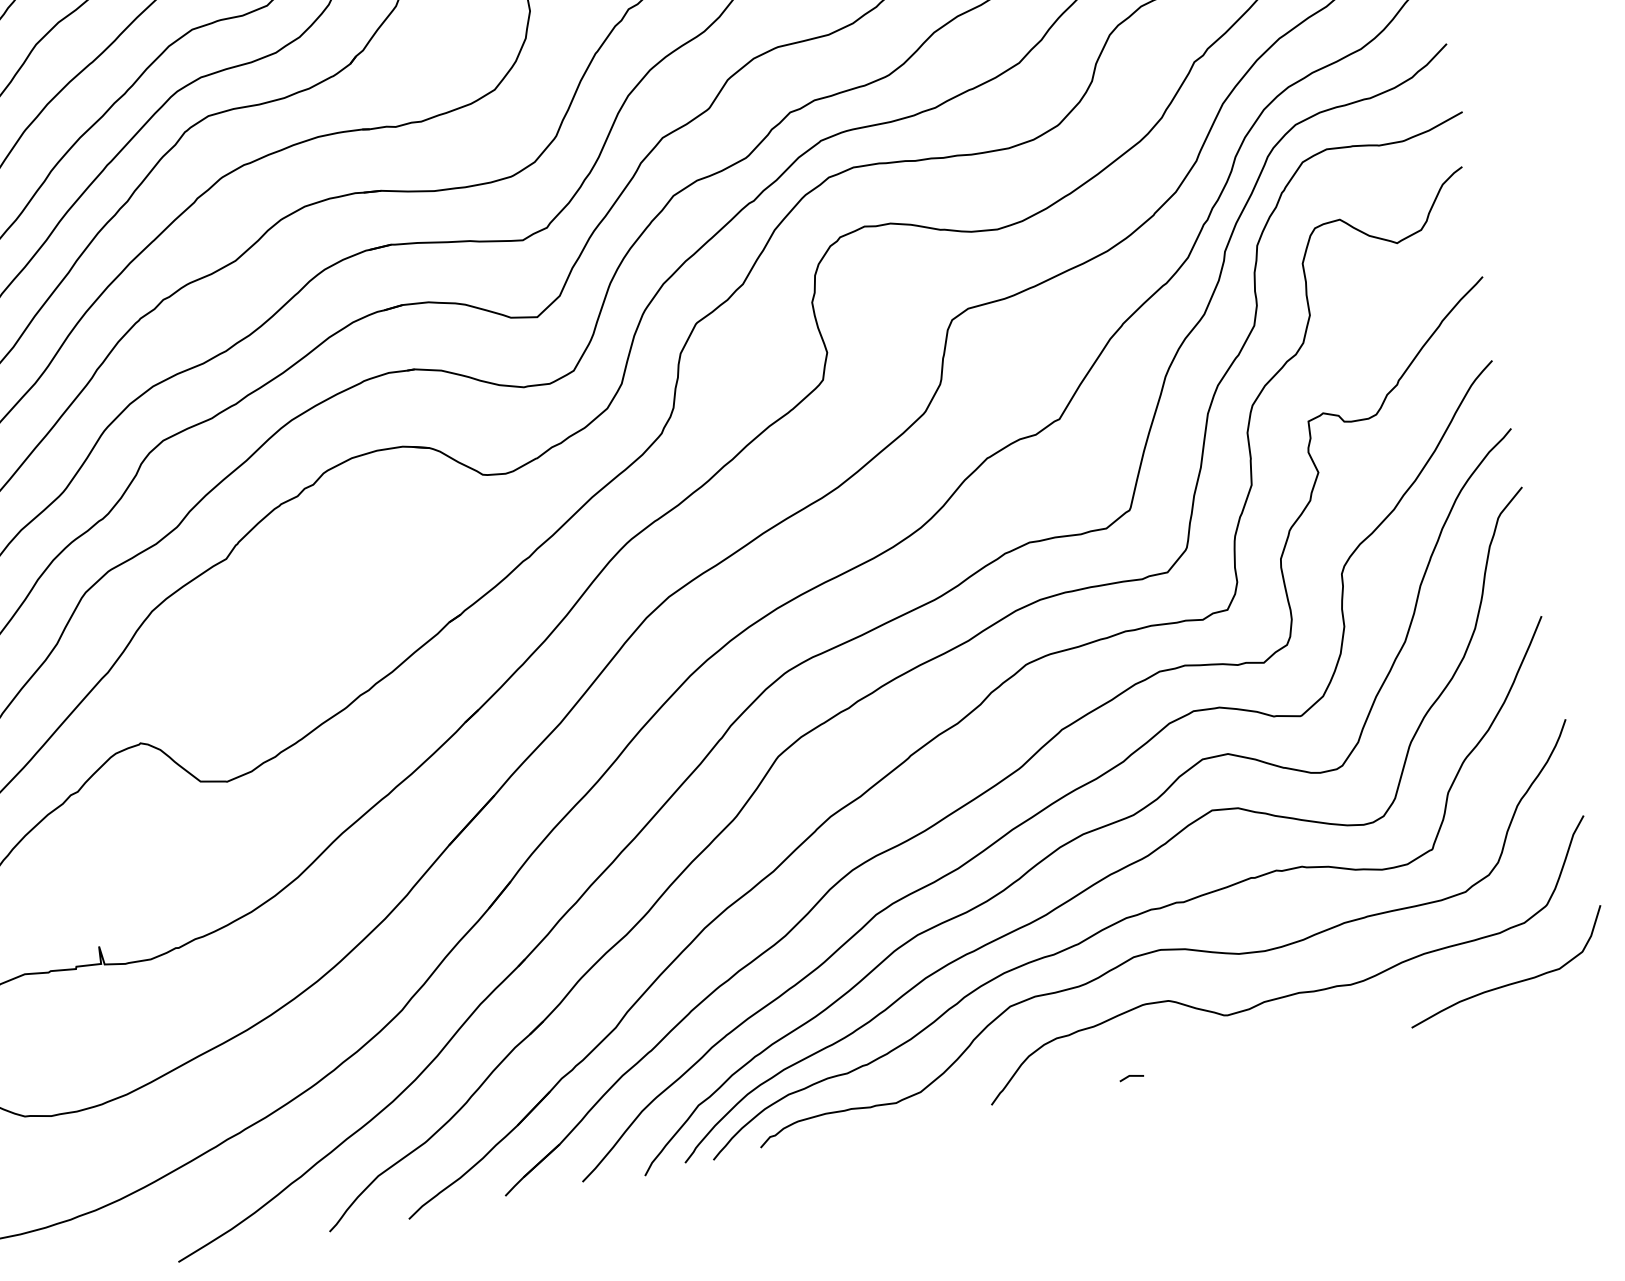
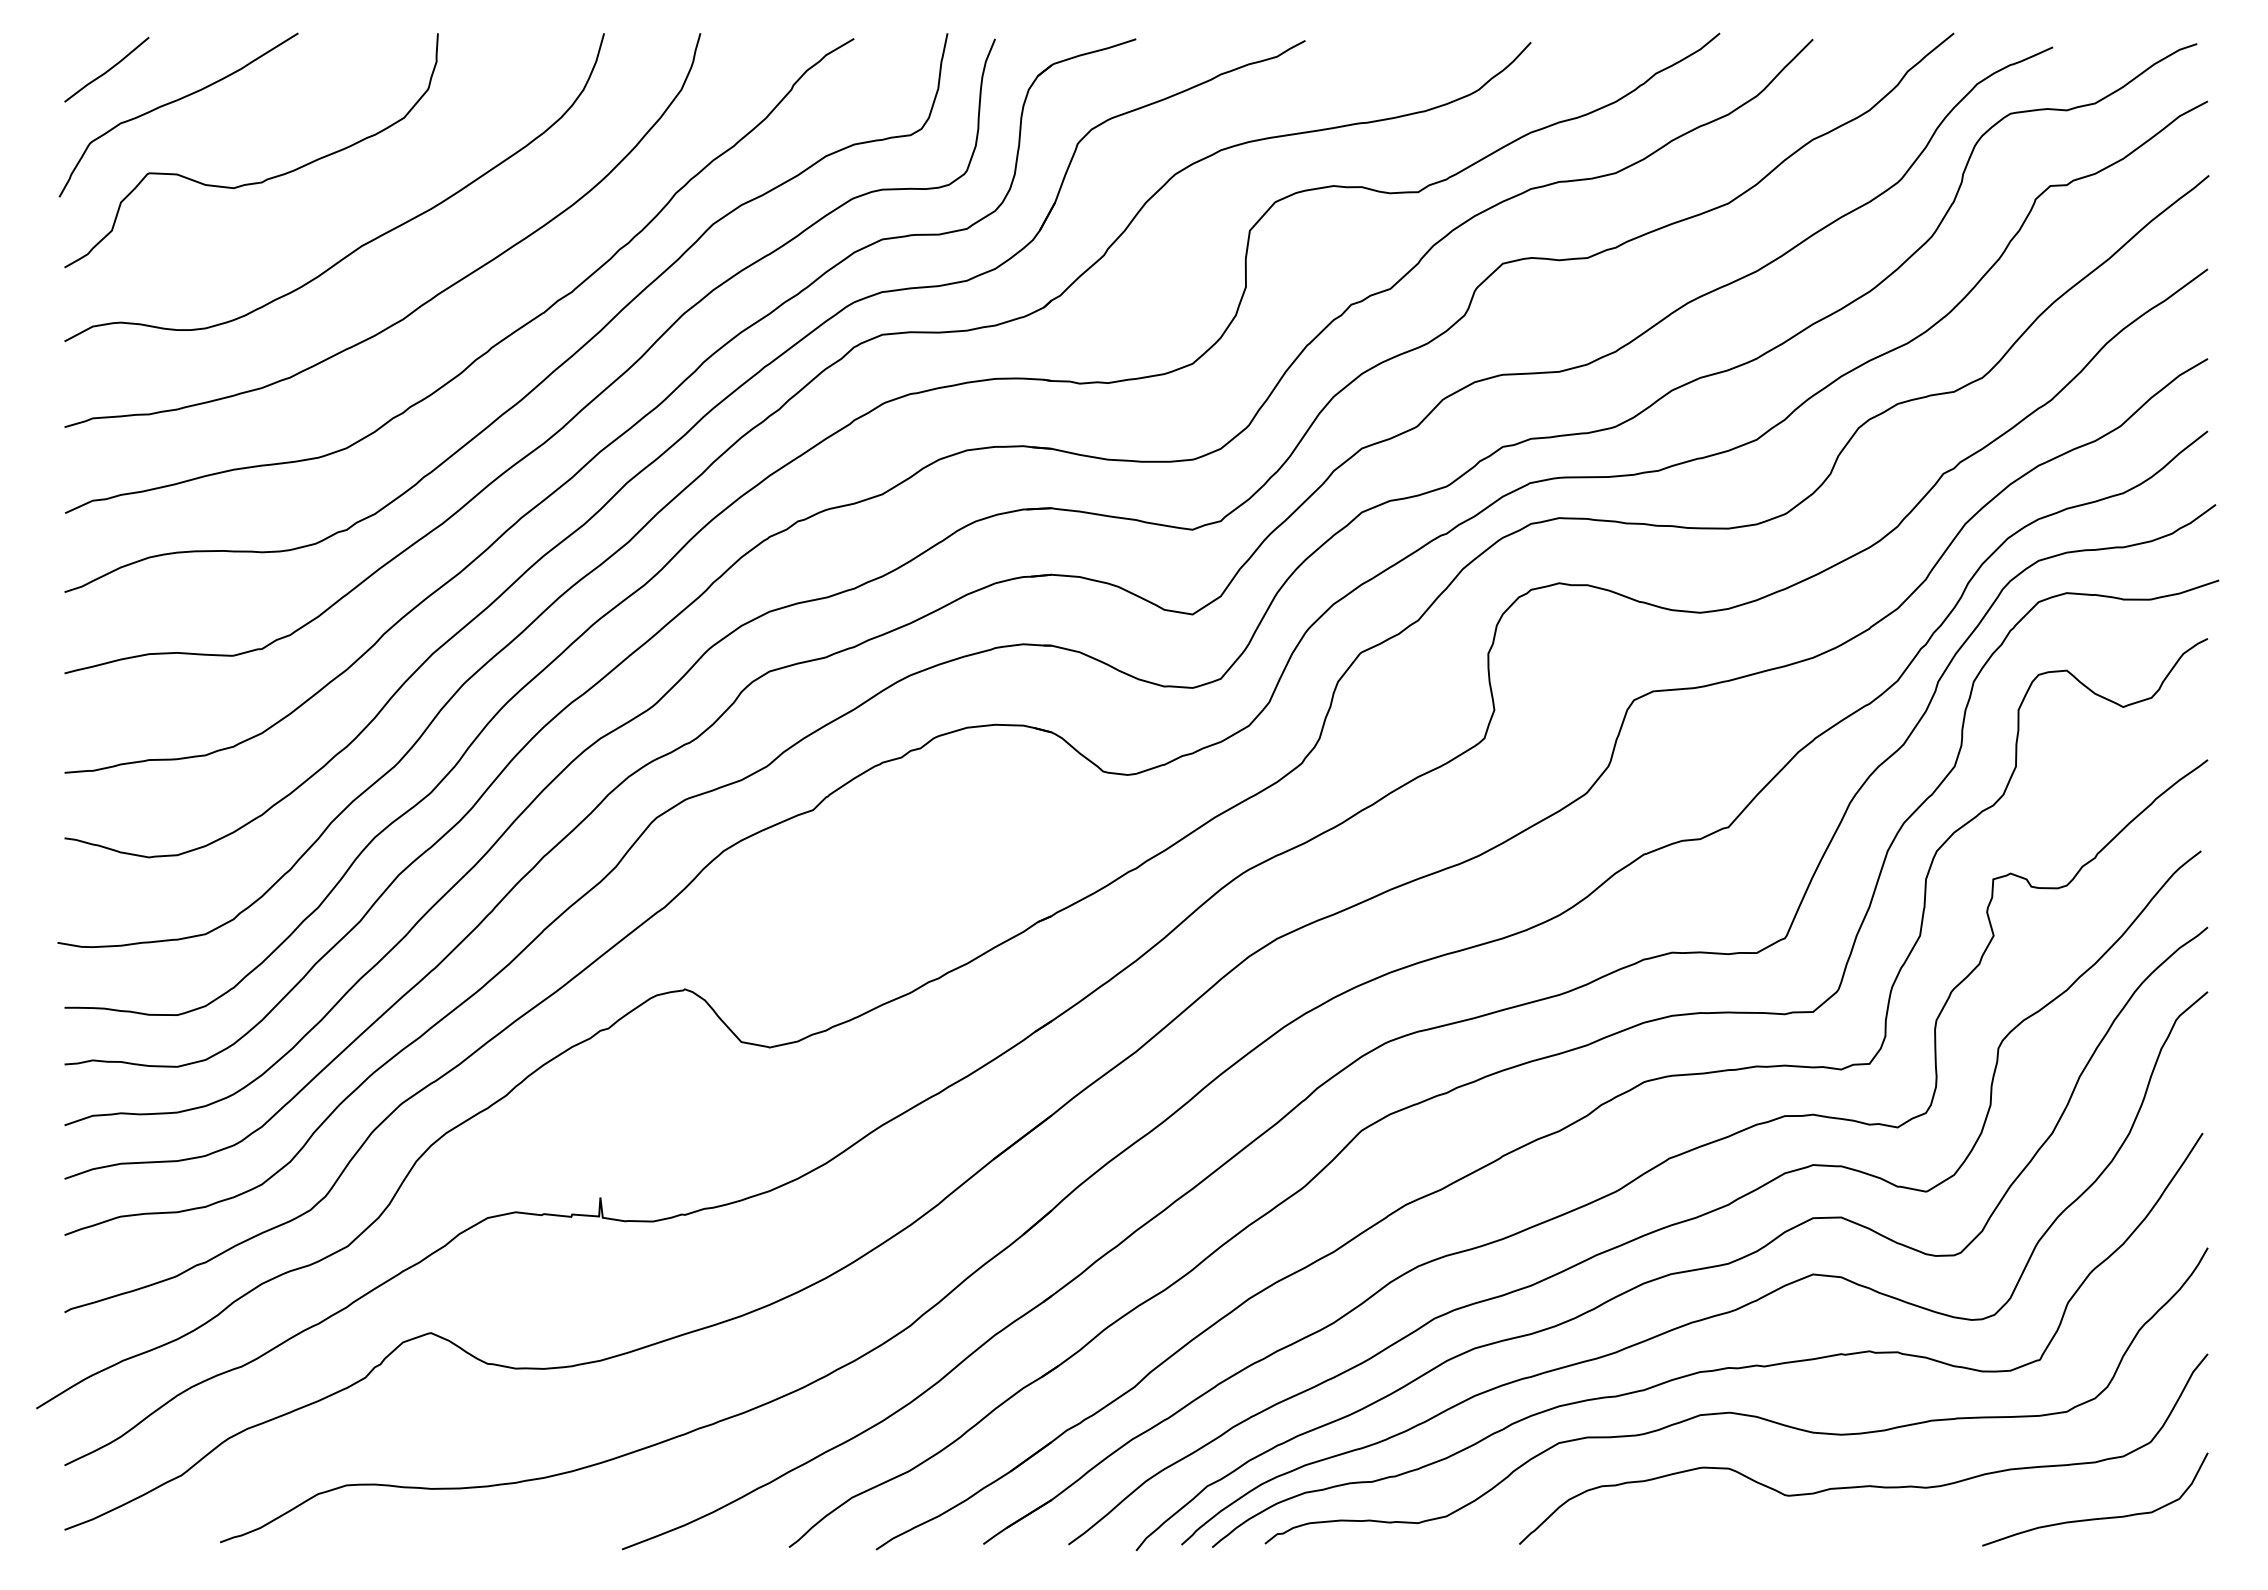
line: (1130, 1076) -> (1673, 1541), removed

